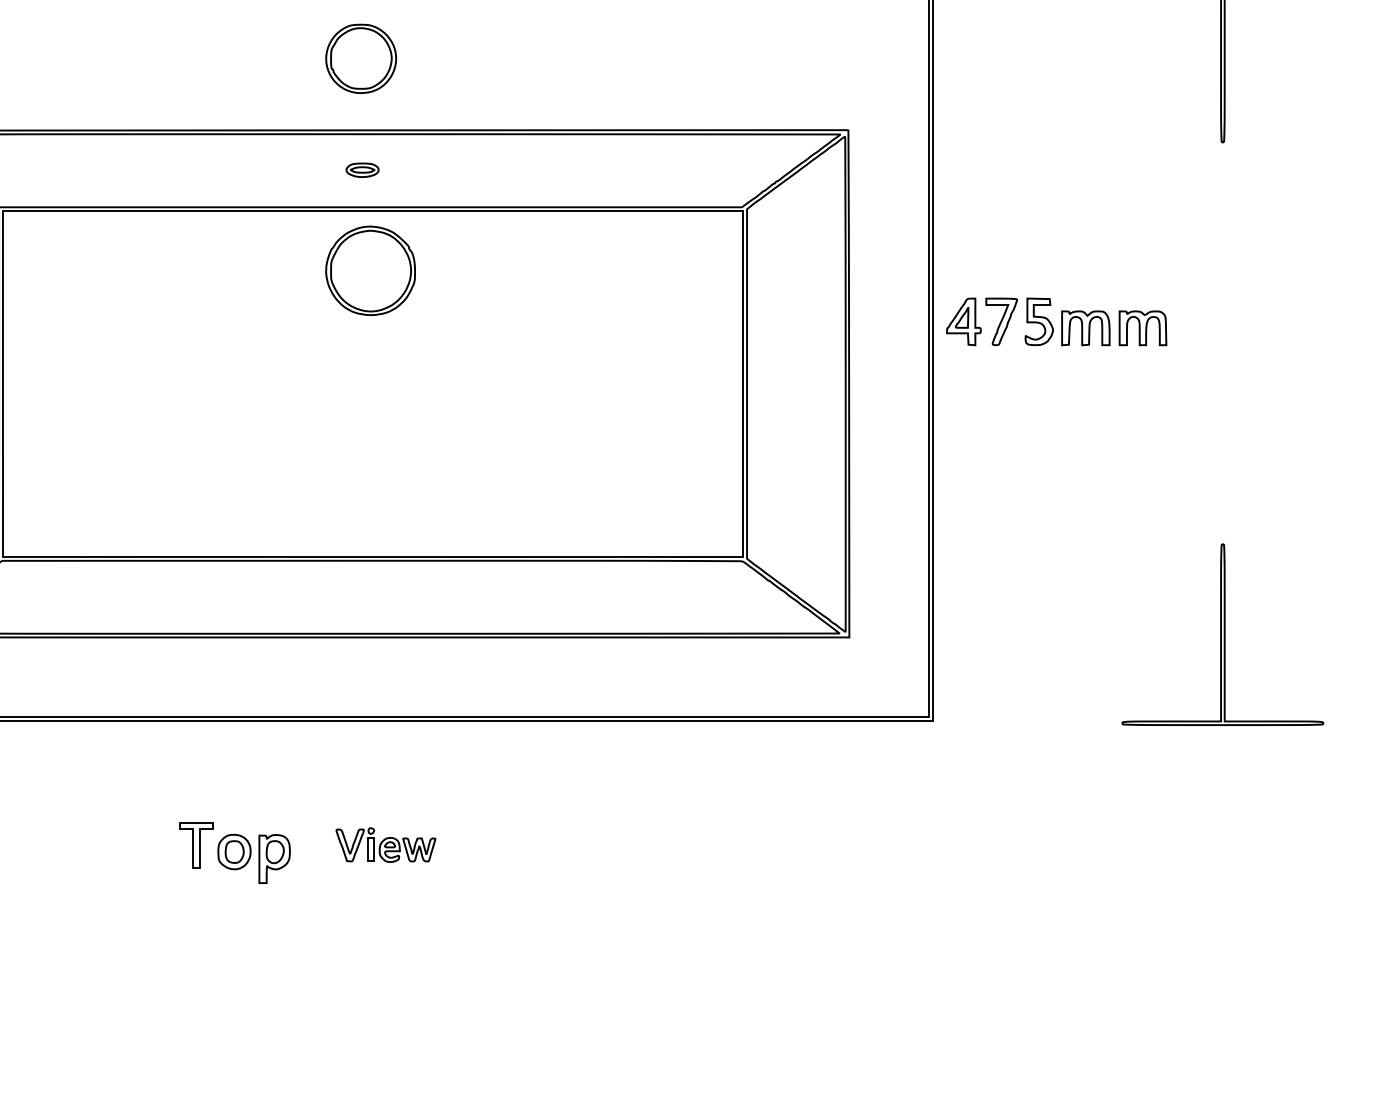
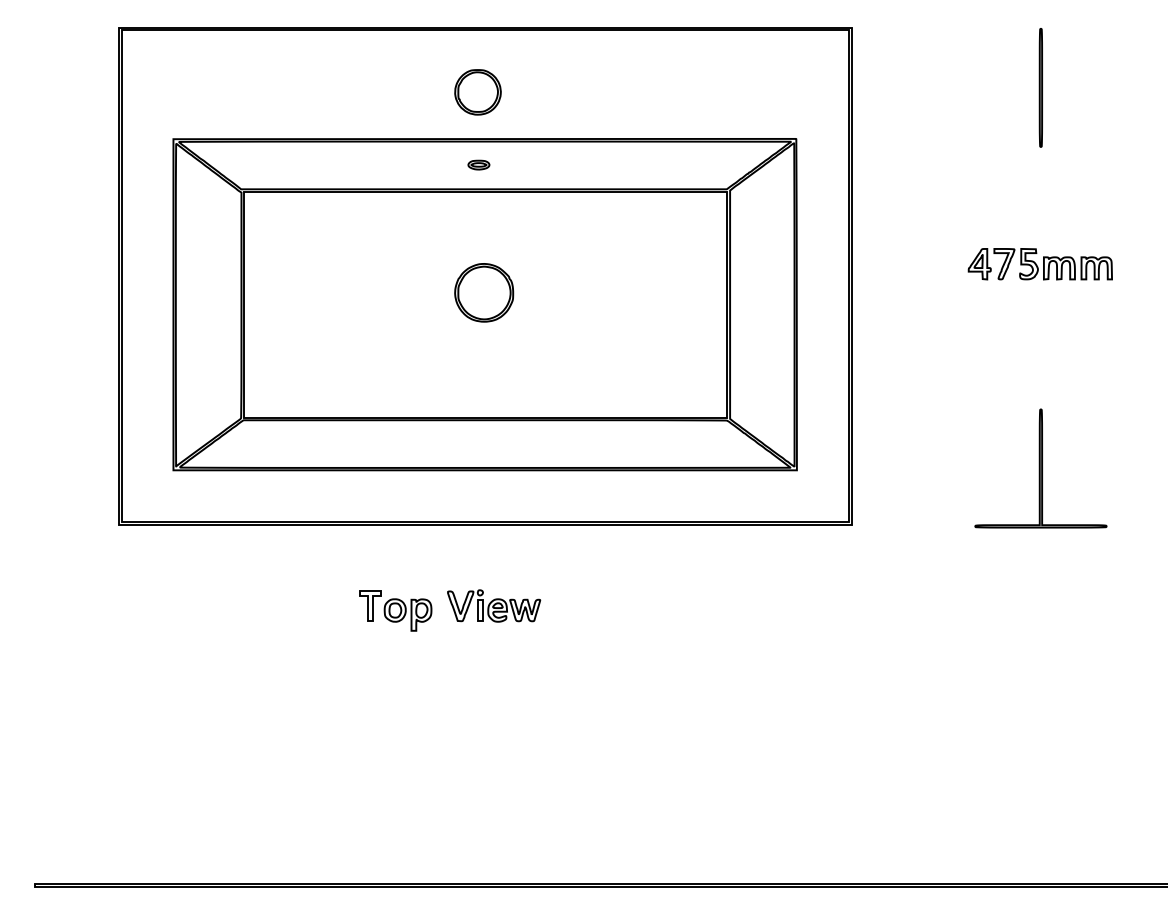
part: (371, 270) -> (484, 292), moved
part: (1055, 322) -> (1039, 264), moved
part: (386, 844) -> (494, 605), size x1.43

